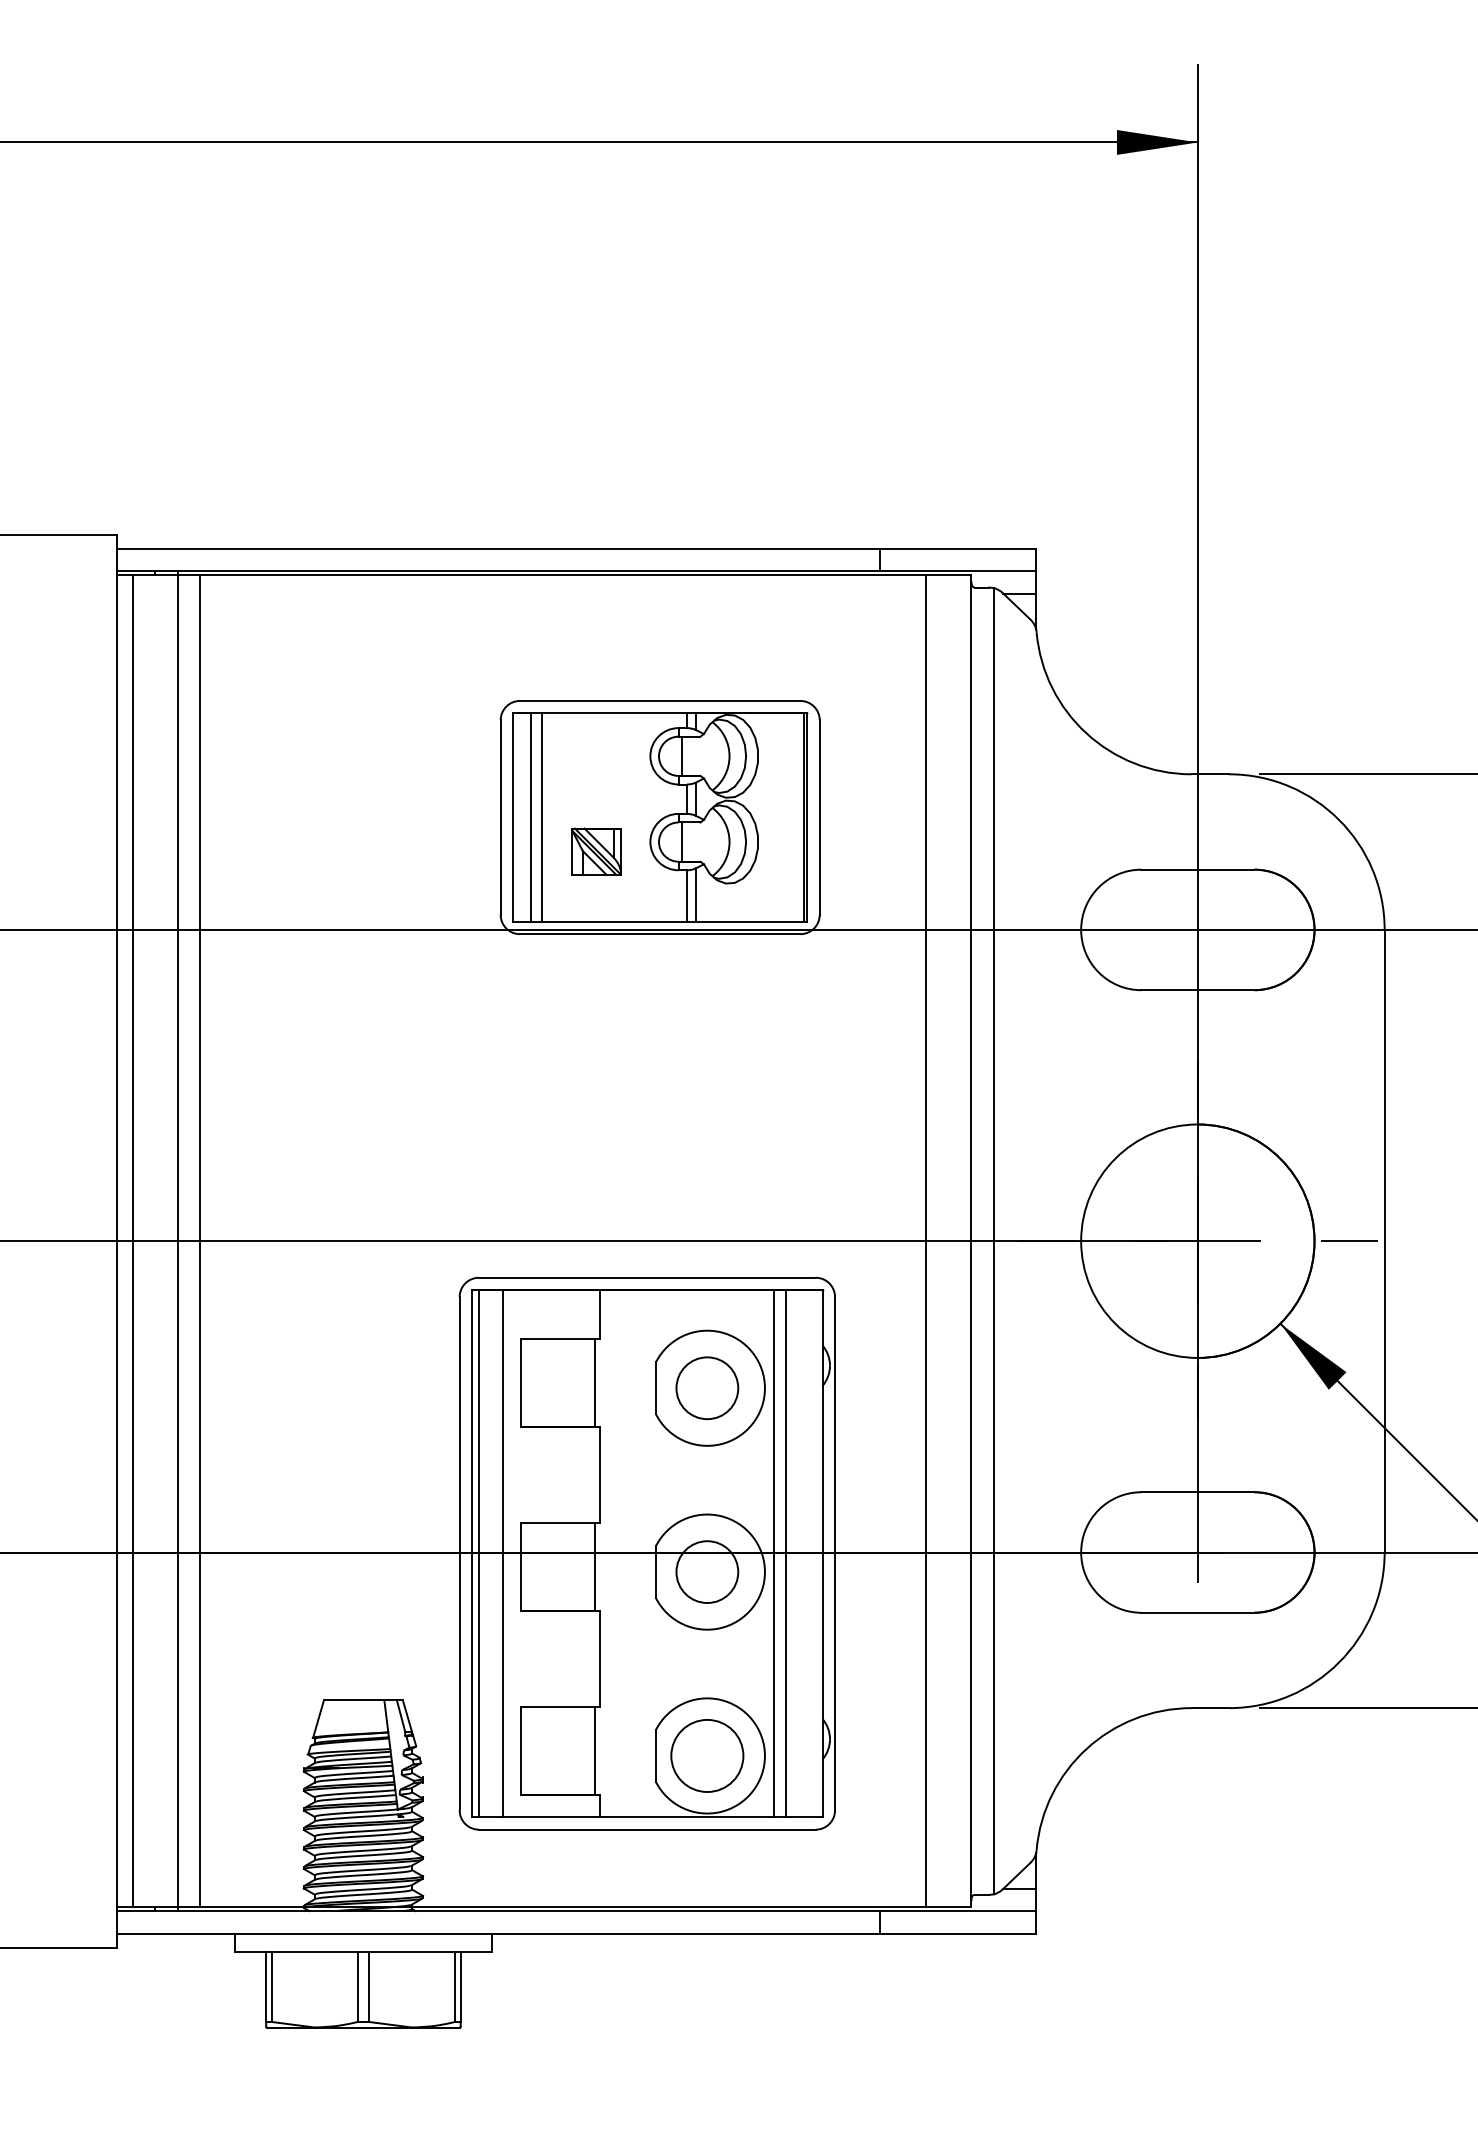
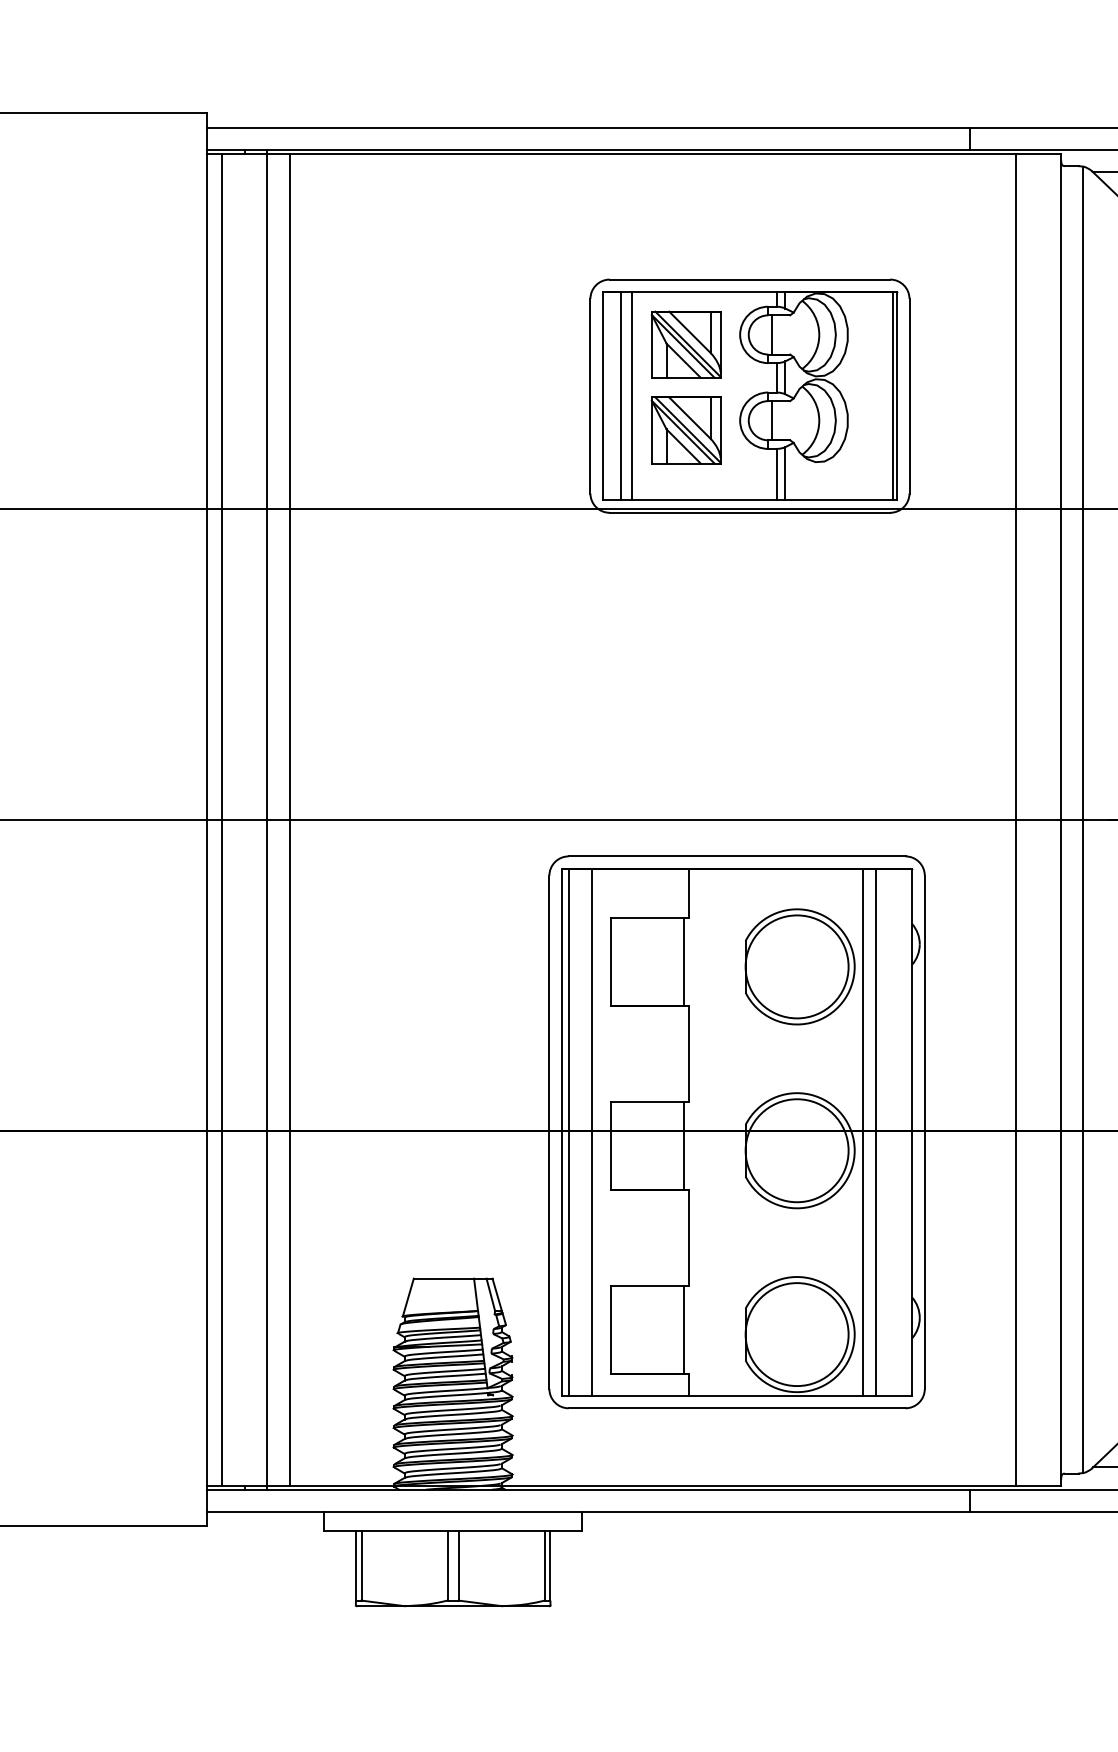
part: (596, 766) -> (686, 345), added
part: (596, 851) -> (686, 430), size x1.43
circle: (706, 1387) -> (796, 966), size x1.67
circle: (706, 1571) -> (796, 1150), size x1.67
circle: (706, 1755) -> (796, 1334), size x1.43

